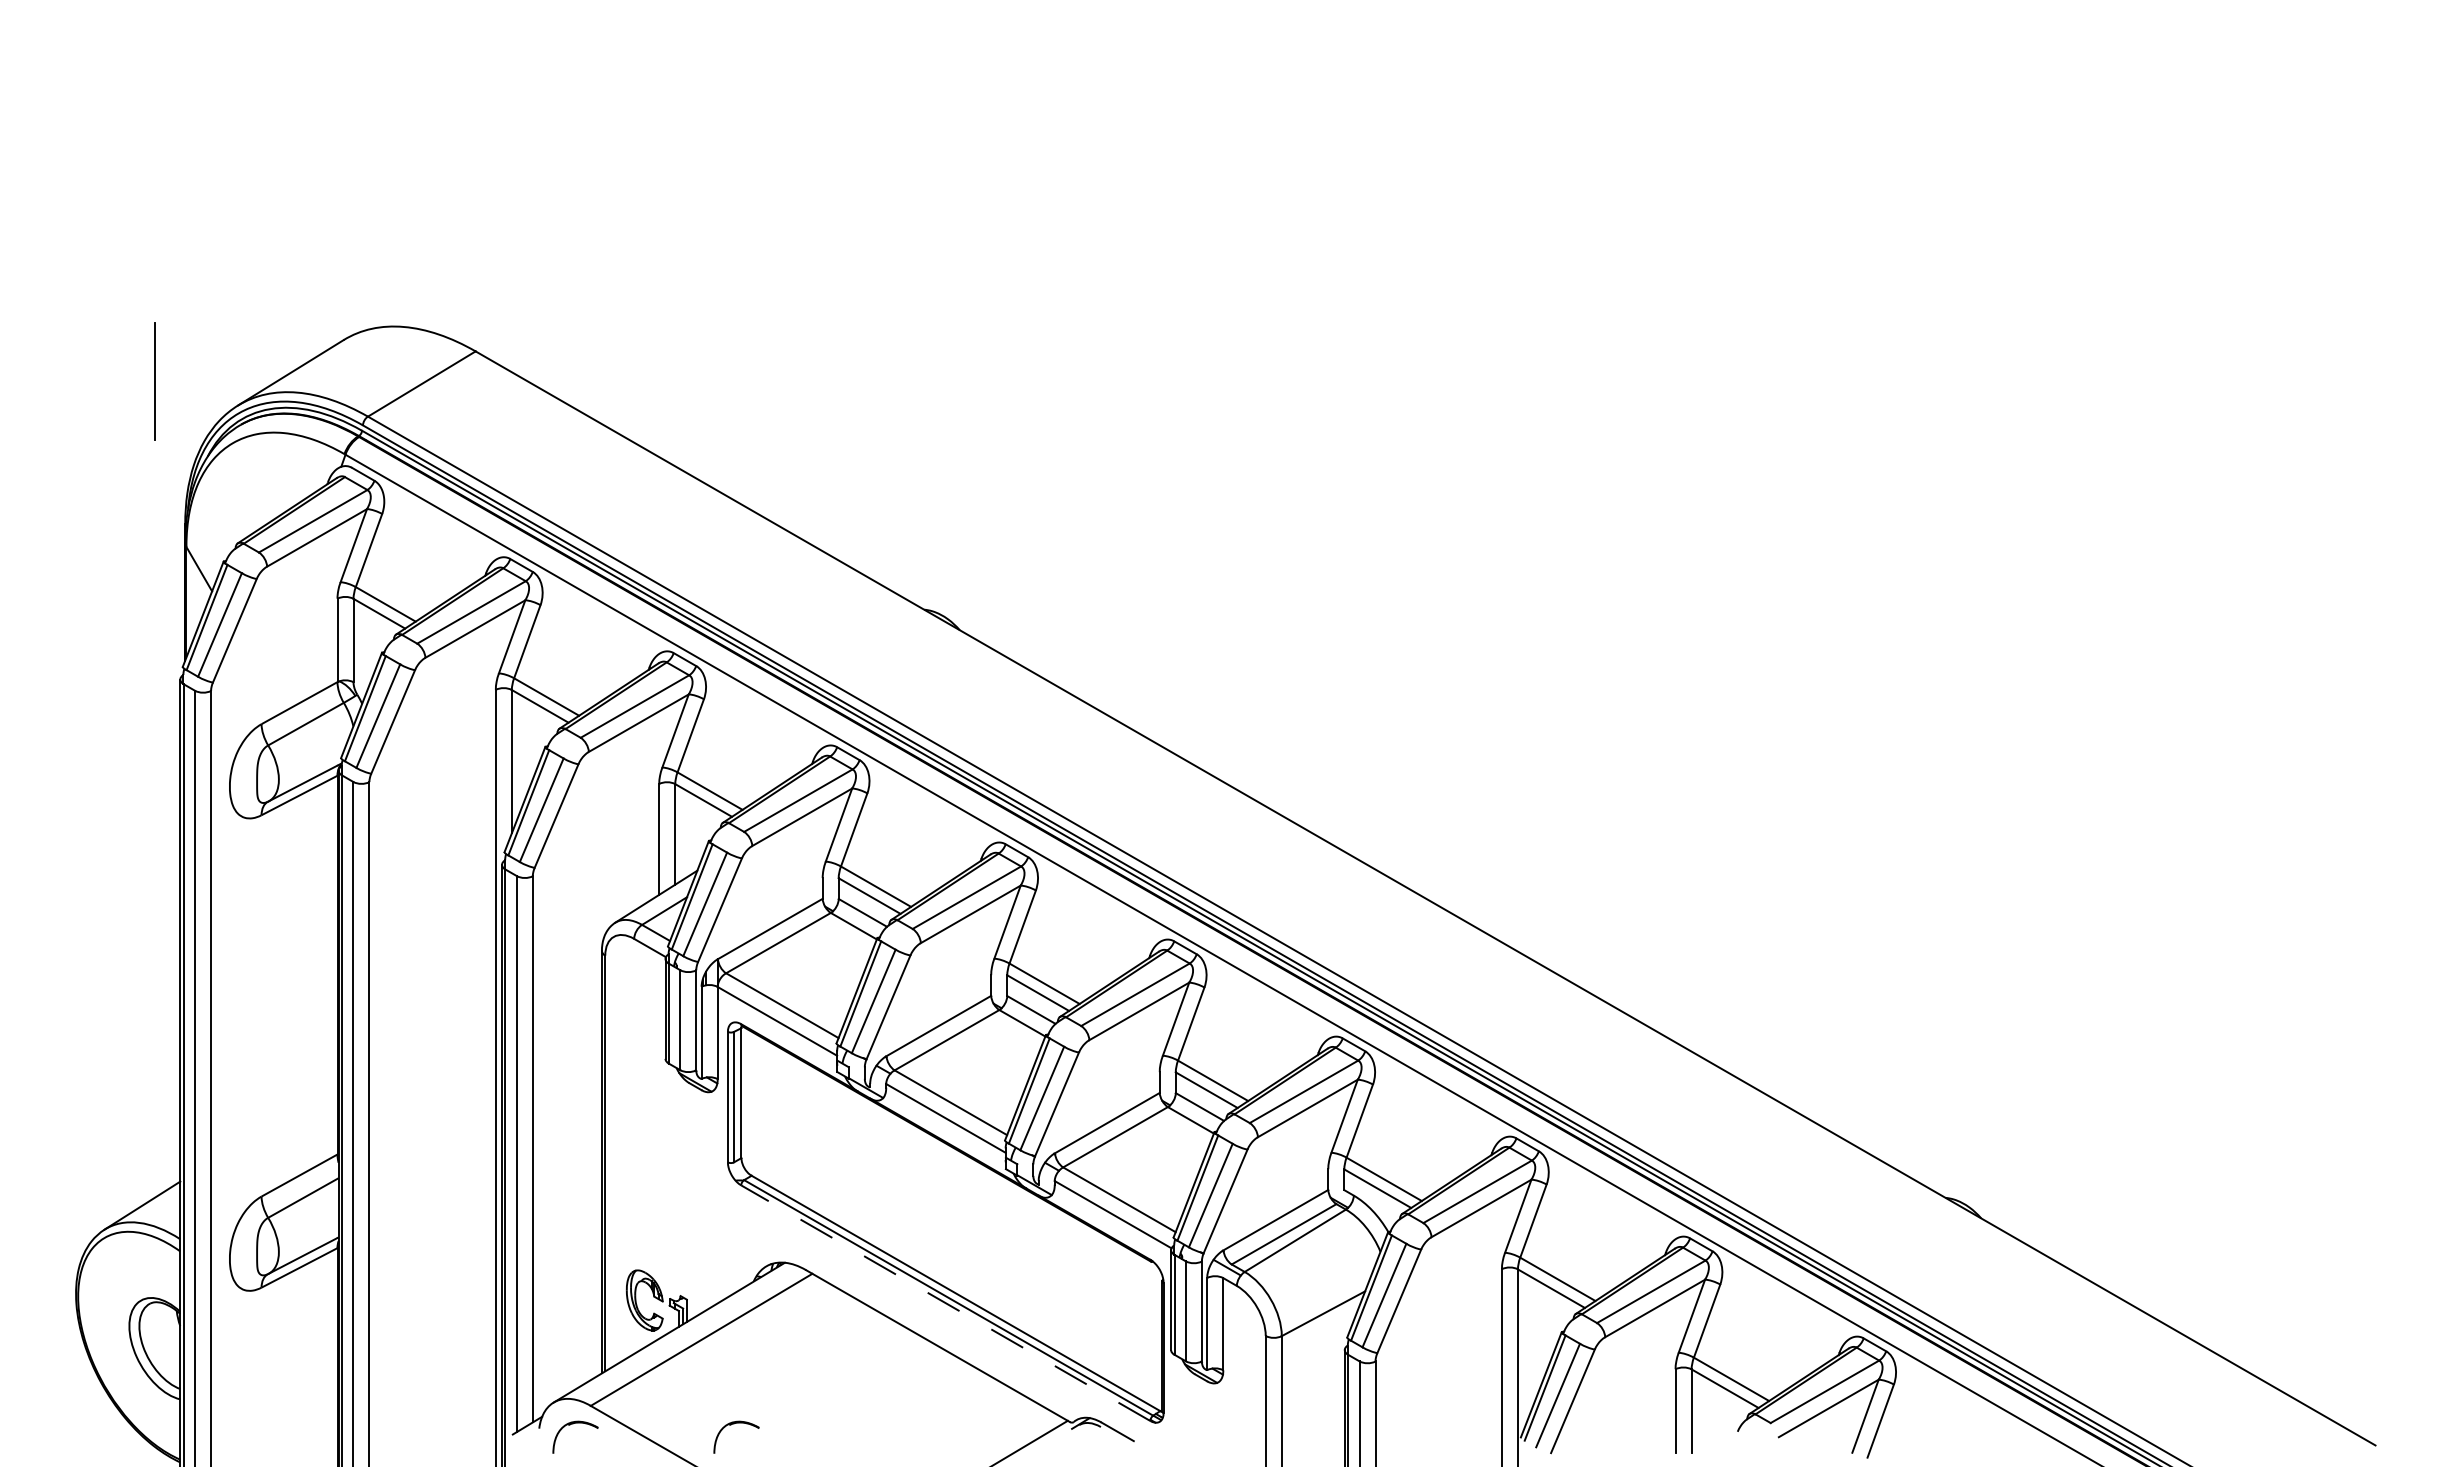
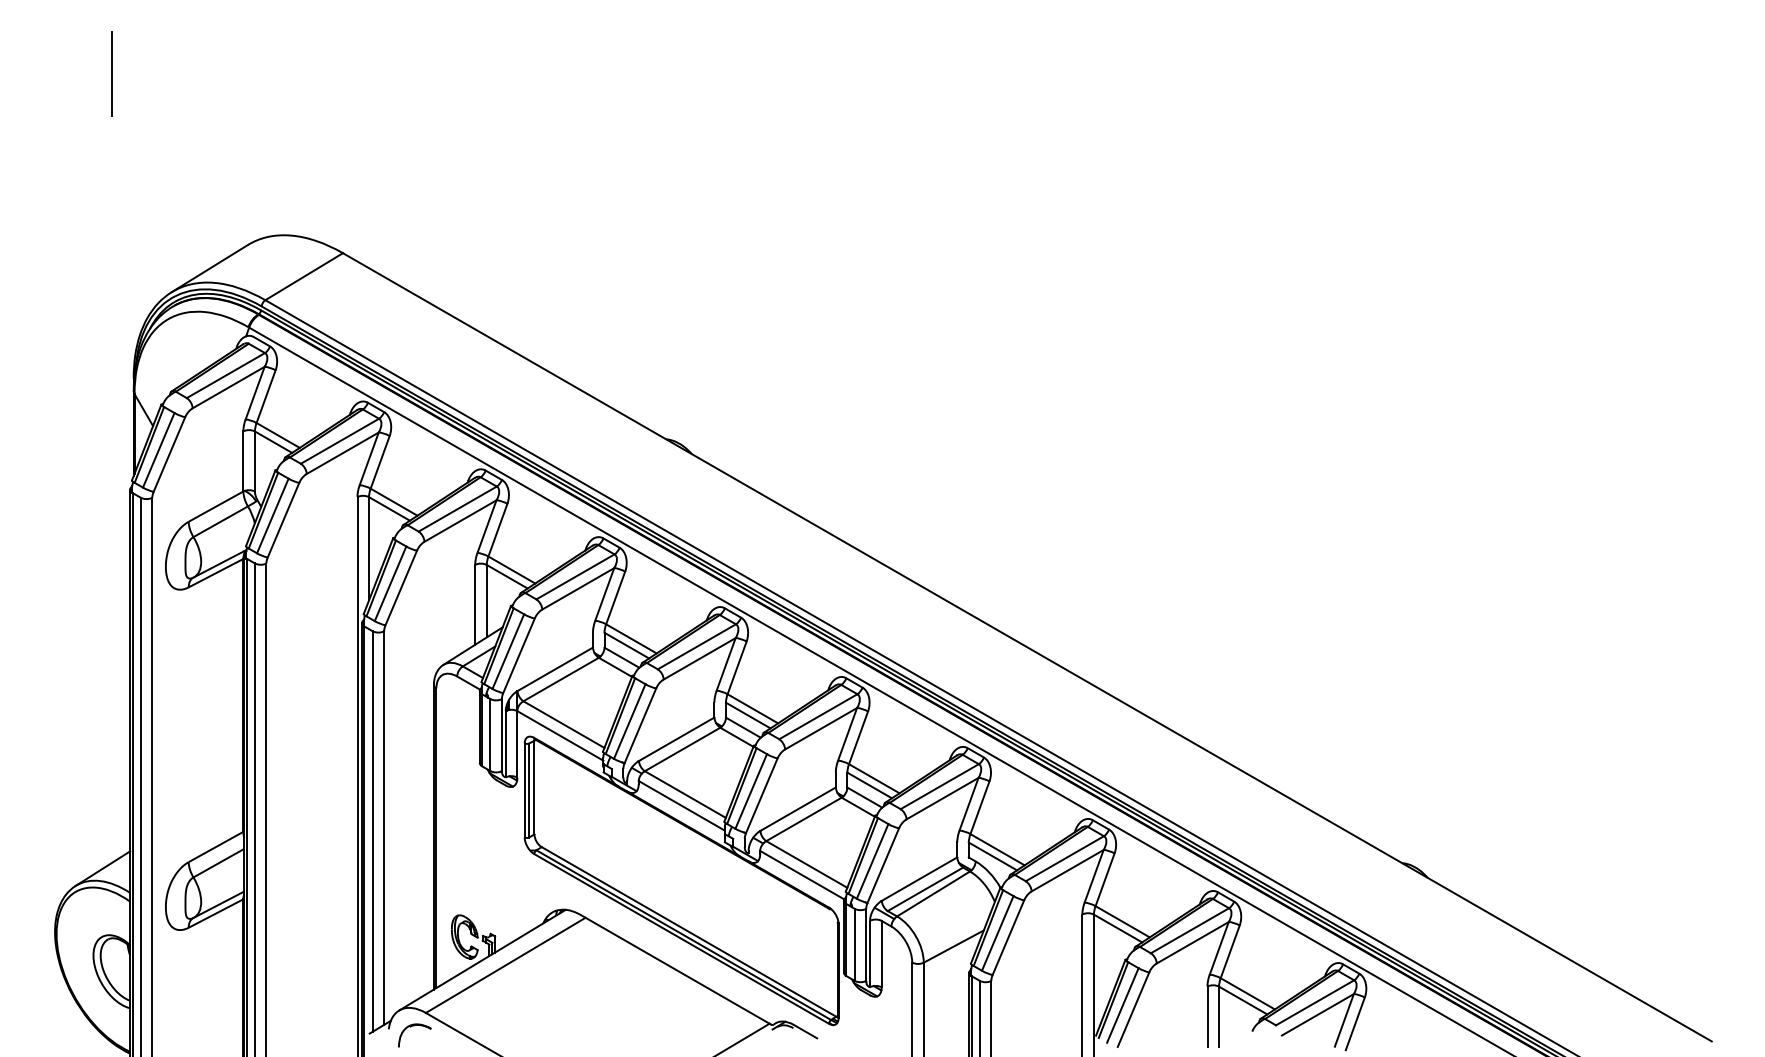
line: (154, 381) -> (111, 73), moved
line: (945, 1302) -> (681, 938), dashed -> solid
part: (731, 1425) -> (527, 1027), removed

